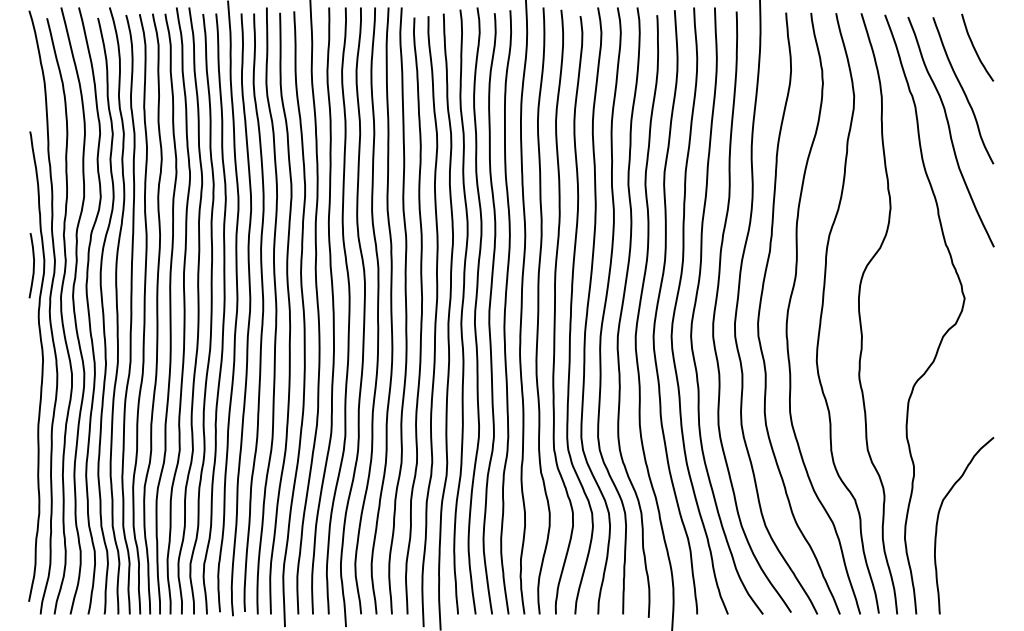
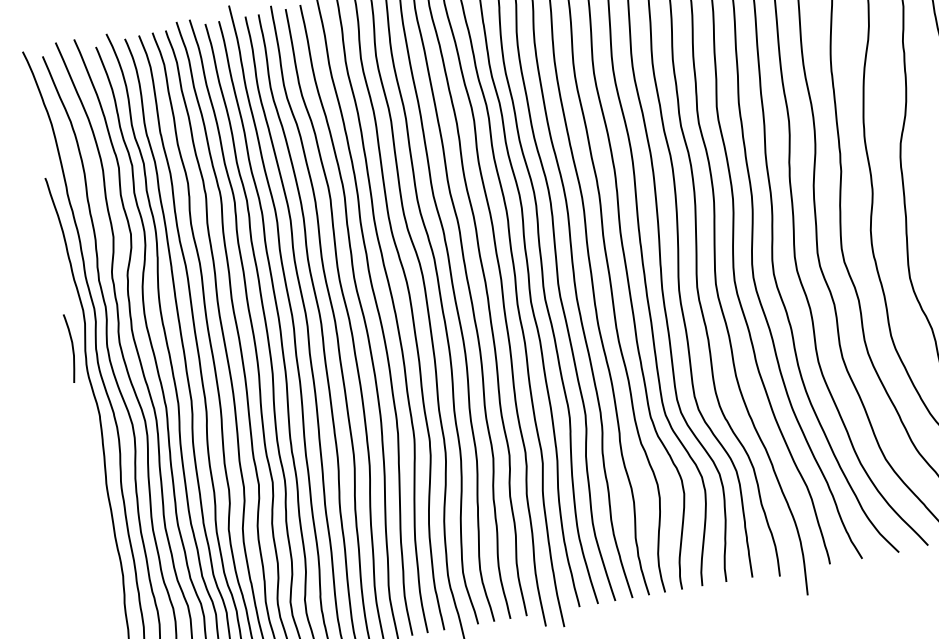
curve: (33, 265) -> (72, 347), moved

